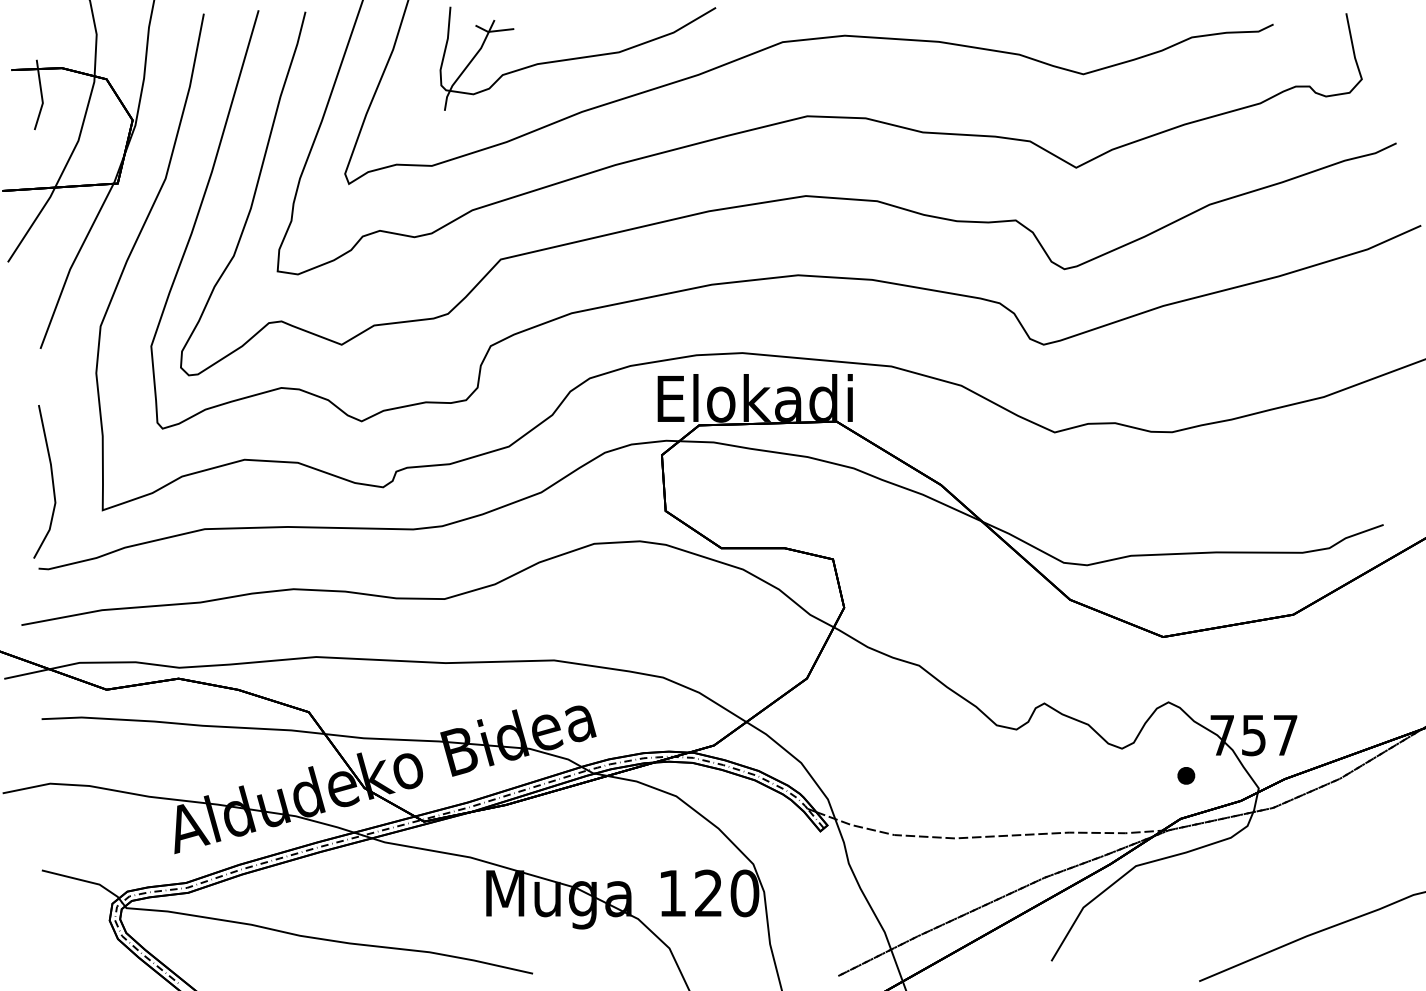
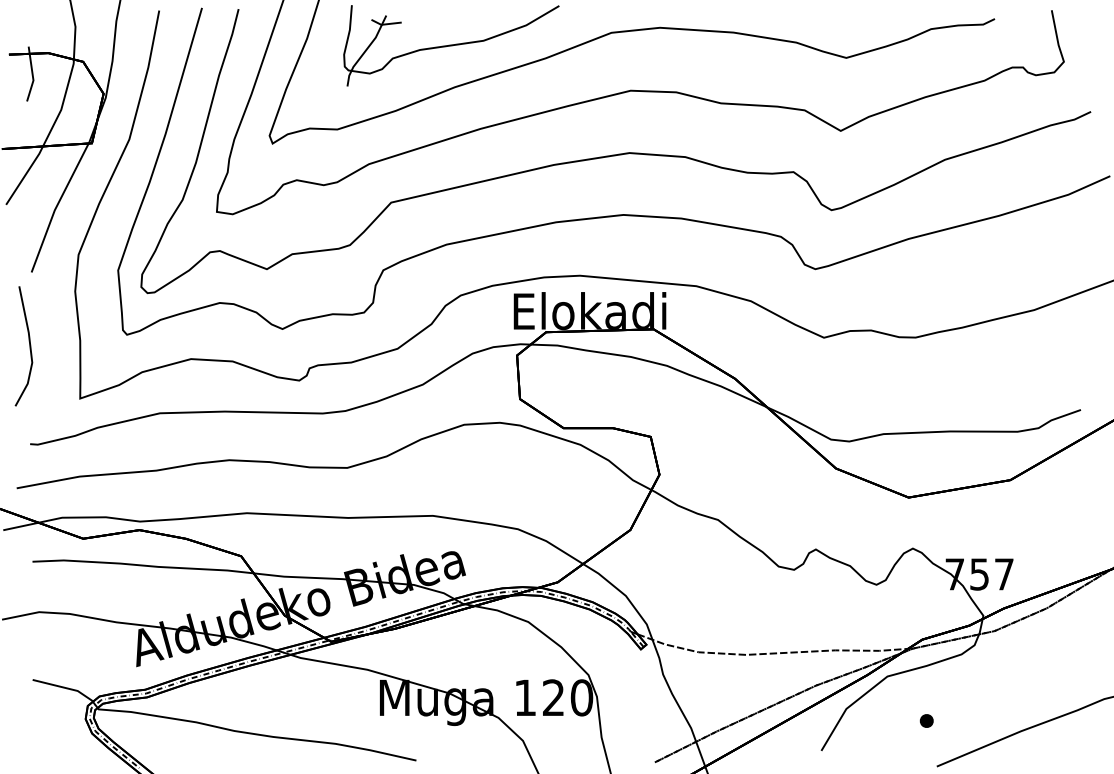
line: (51, 482) -> (29, 346), moved
part: (1185, 775) -> (926, 720), moved

